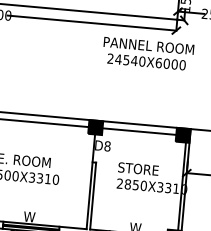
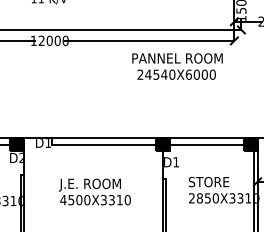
text: (148, 53) -> (177, 66), moved
text: (107, 146) -> (176, 162), D8 -> D1

